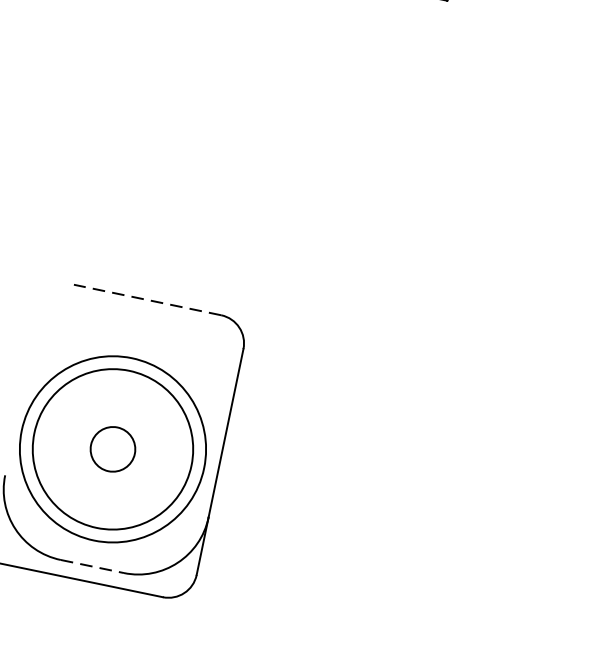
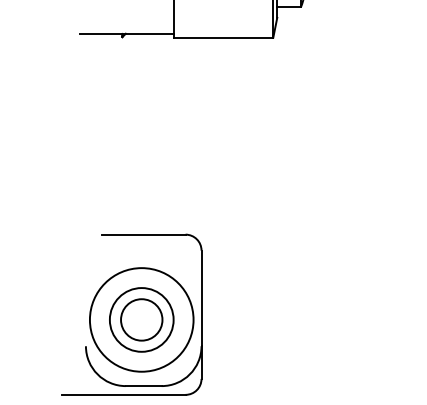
line: (147, 299) -> (143, 234), dashed -> solid
circle: (112, 448) -> (141, 319), size x0.71
circle: (112, 448) -> (141, 319), size x1.67
line: (91, 567) -> (143, 386), dashed -> solid

